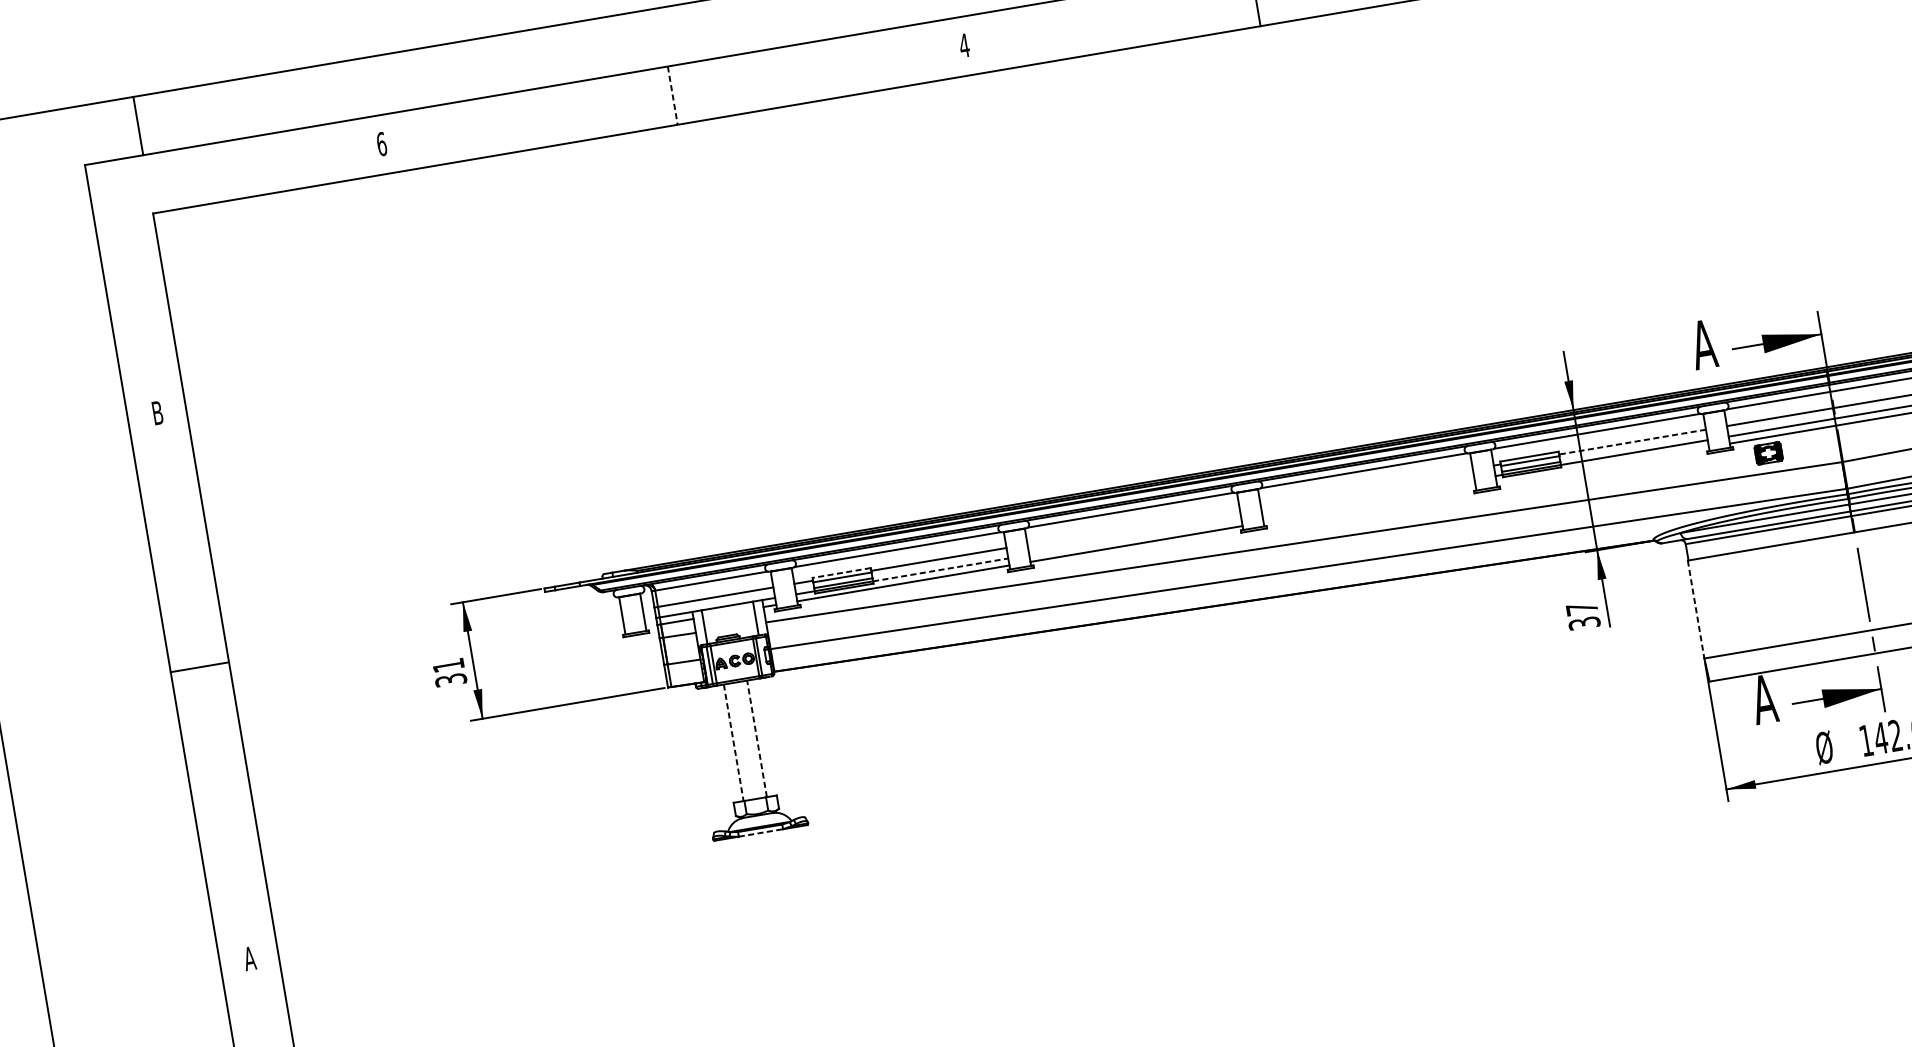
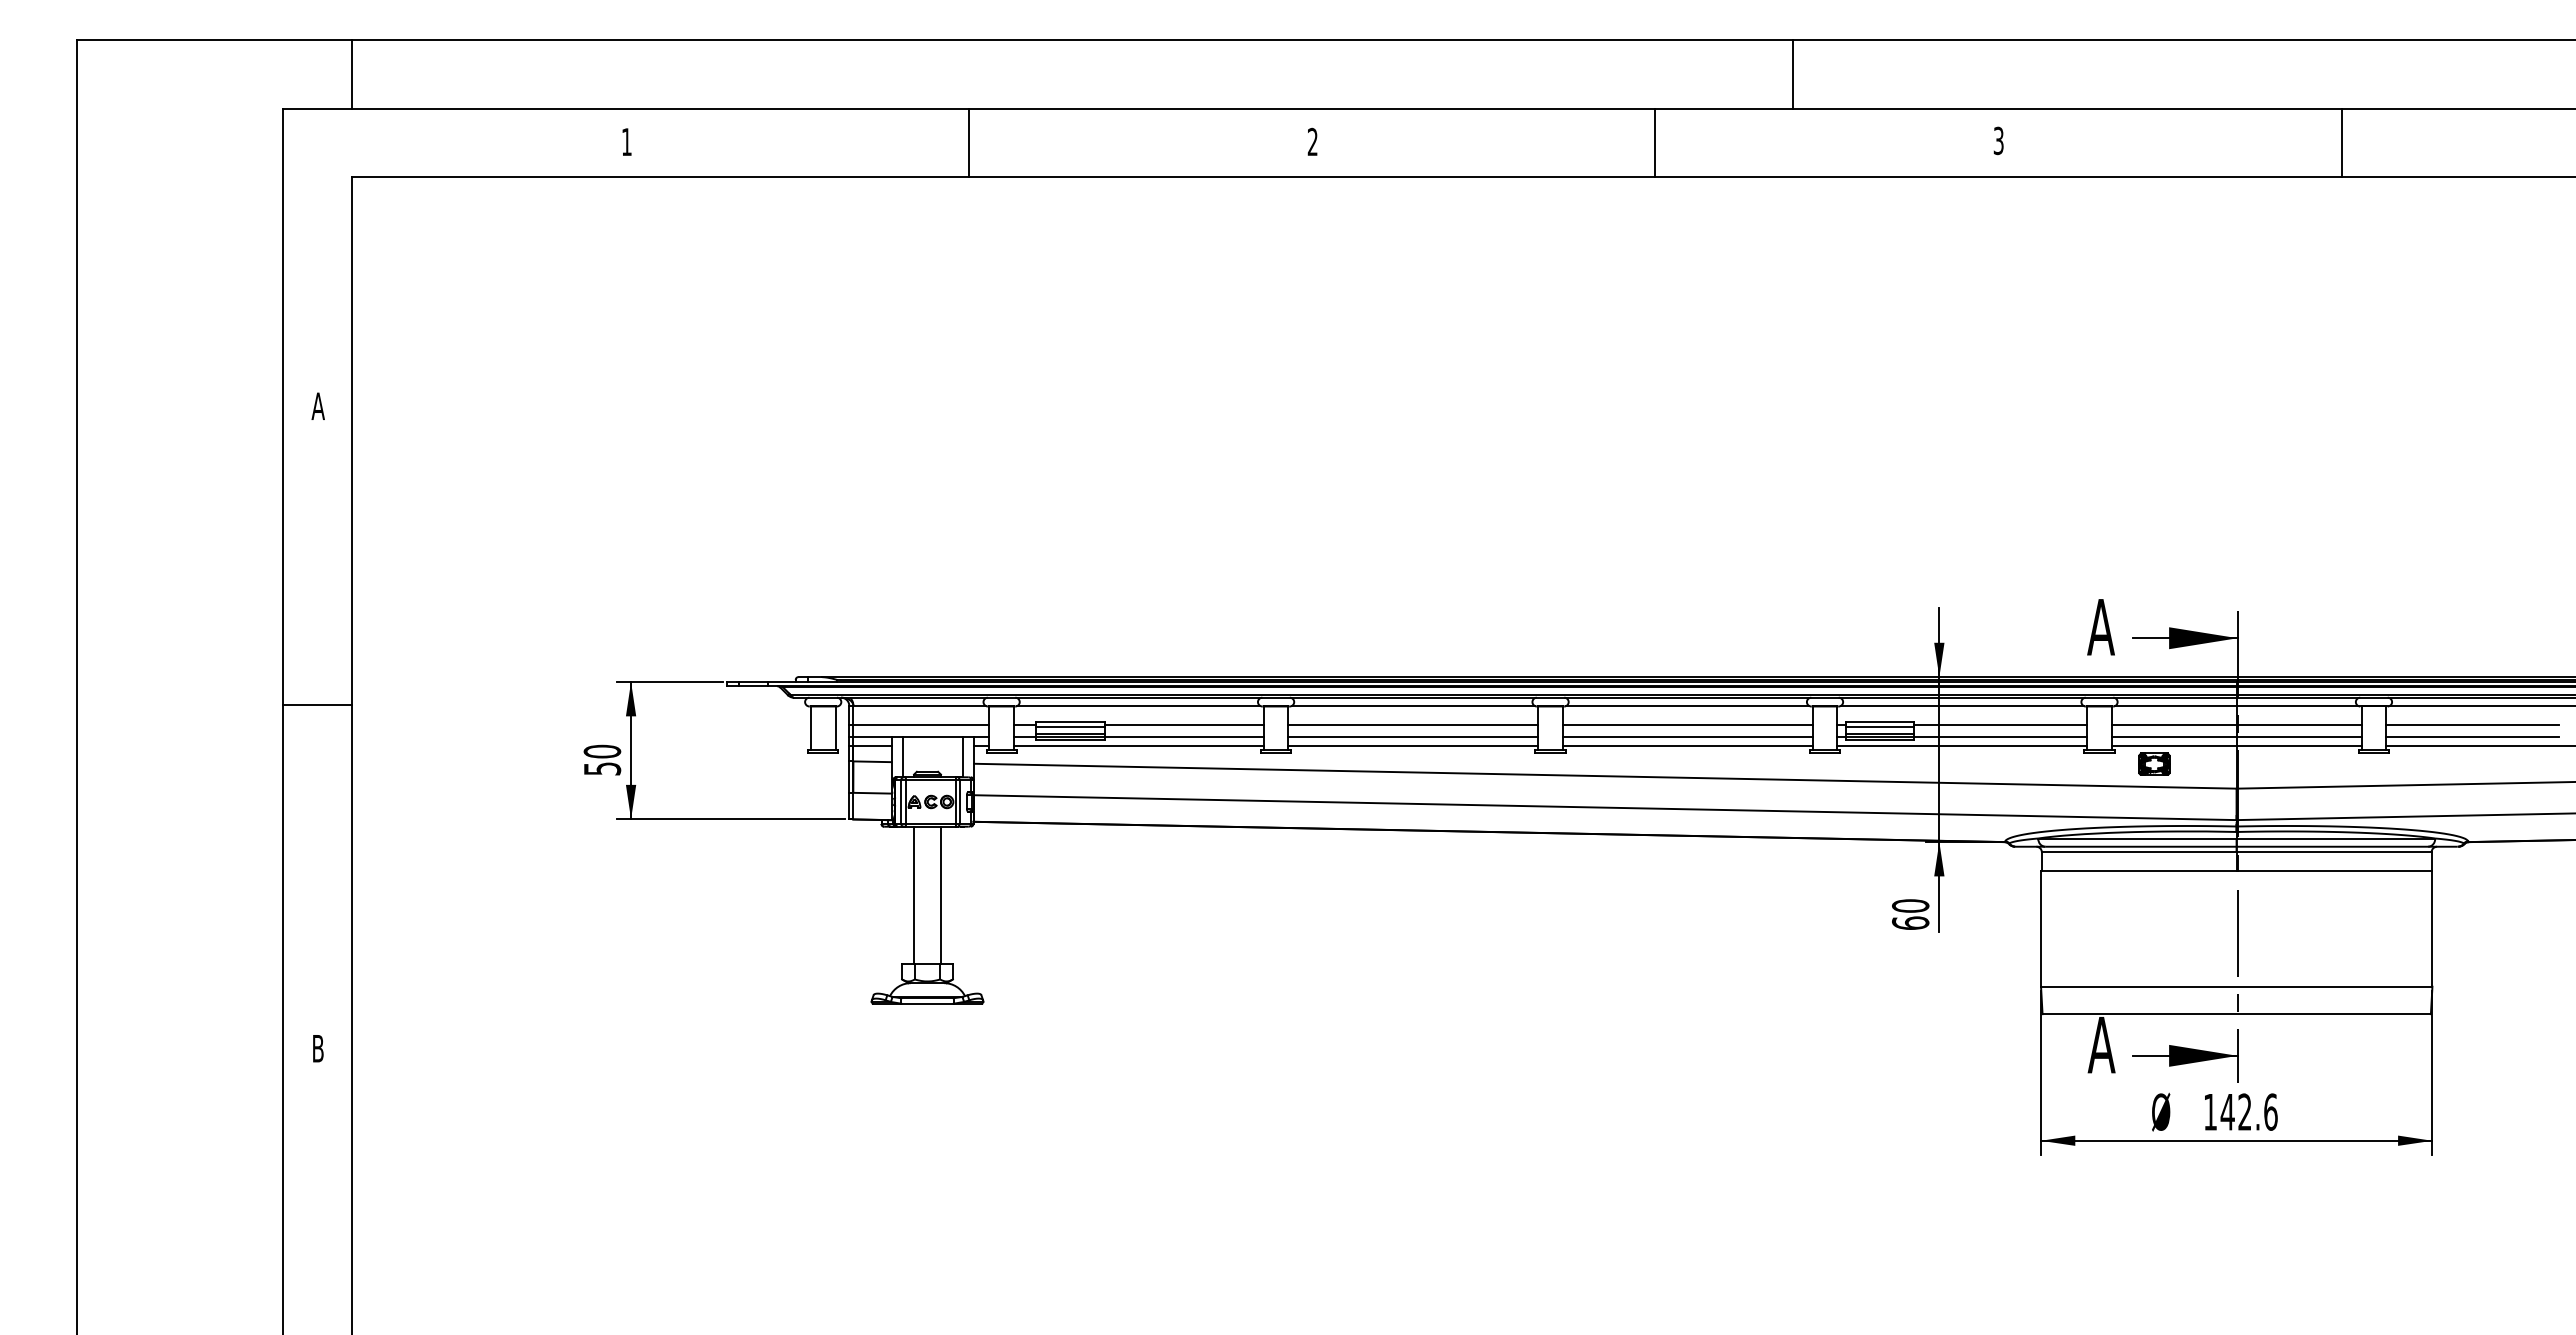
text: (964, 45) -> (1312, 141), 4 -> 2
line: (673, 96) -> (969, 143), dashed -> solid
text: (381, 144) -> (626, 142), 6 -> 1
text: (156, 412) -> (317, 405), B -> A
line: (1632, 442) -> (2000, 725), dashed -> solid
line: (1603, 464) -> (1962, 745), added
line: (1366, 487) -> (1687, 725), added
line: (1368, 497) -> (1687, 737), added
line: (1369, 504) -> (1687, 745), added
line: (1133, 526) -> (1413, 725), added
line: (1135, 536) -> (1413, 737), added
line: (941, 569) -> (1184, 737), dashed -> solid
line: (841, 572) -> (1069, 721), dashed -> solid
line: (1696, 609) -> (2041, 929), dashed -> solid
text: (1583, 615) -> (1910, 914), 37 -> 60
text: (449, 672) -> (602, 759), 31 -> 50
line: (757, 739) -> (941, 895), dashed -> solid
line: (733, 743) -> (913, 895), dashed -> solid
line: (761, 832) -> (928, 1003), dashed -> solid
text: (249, 958) -> (317, 1048), A -> B

